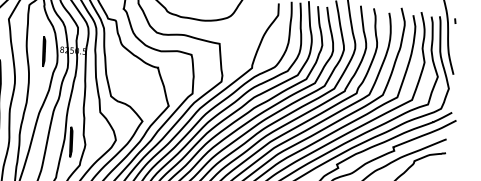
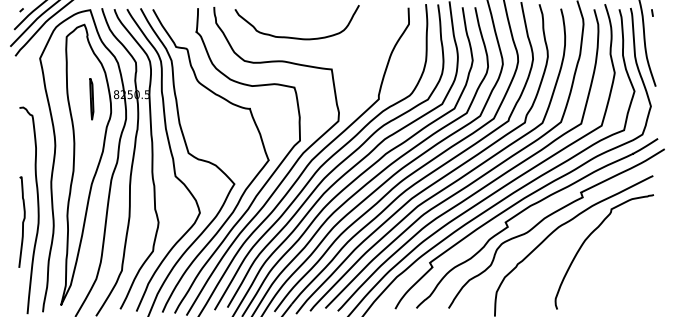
part: (70, 142) -> (138, 220), removed

